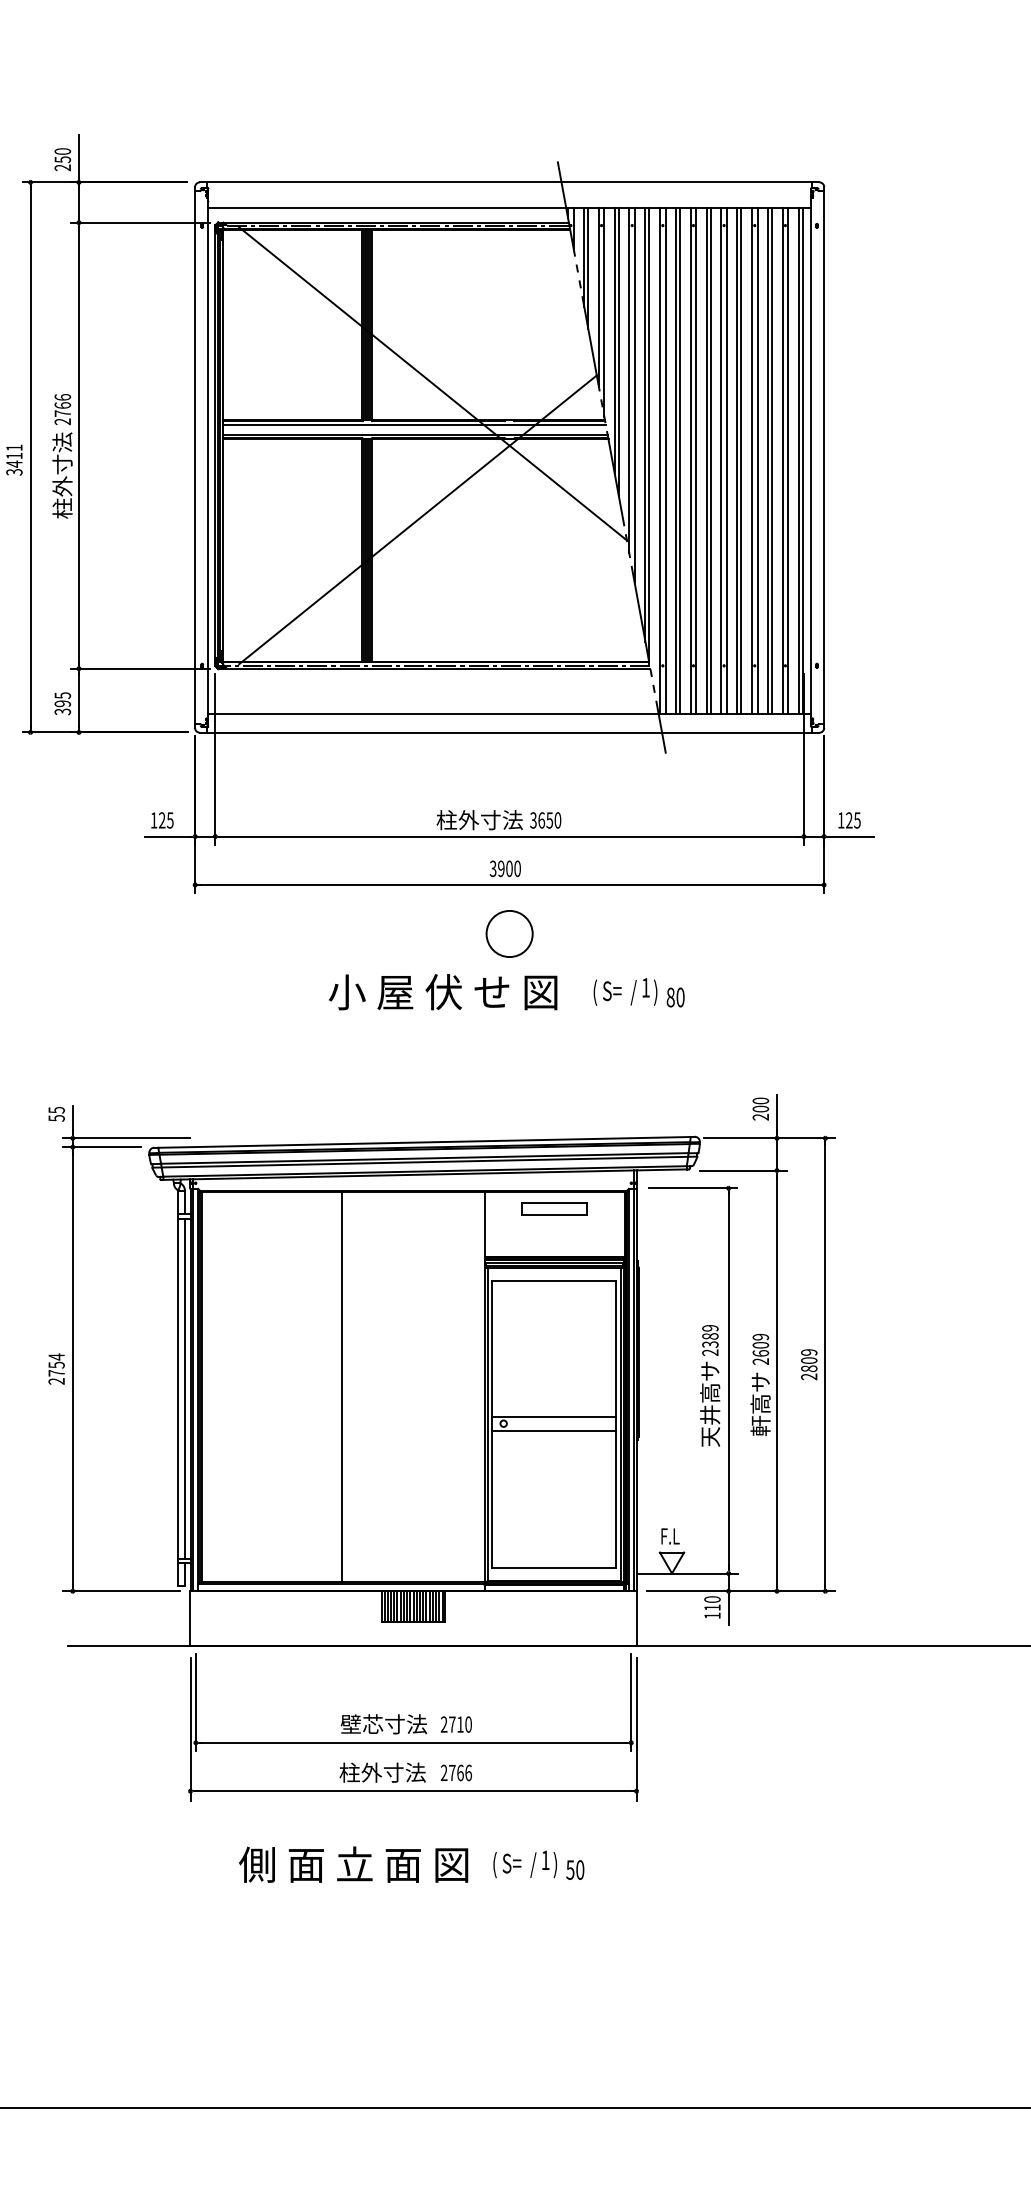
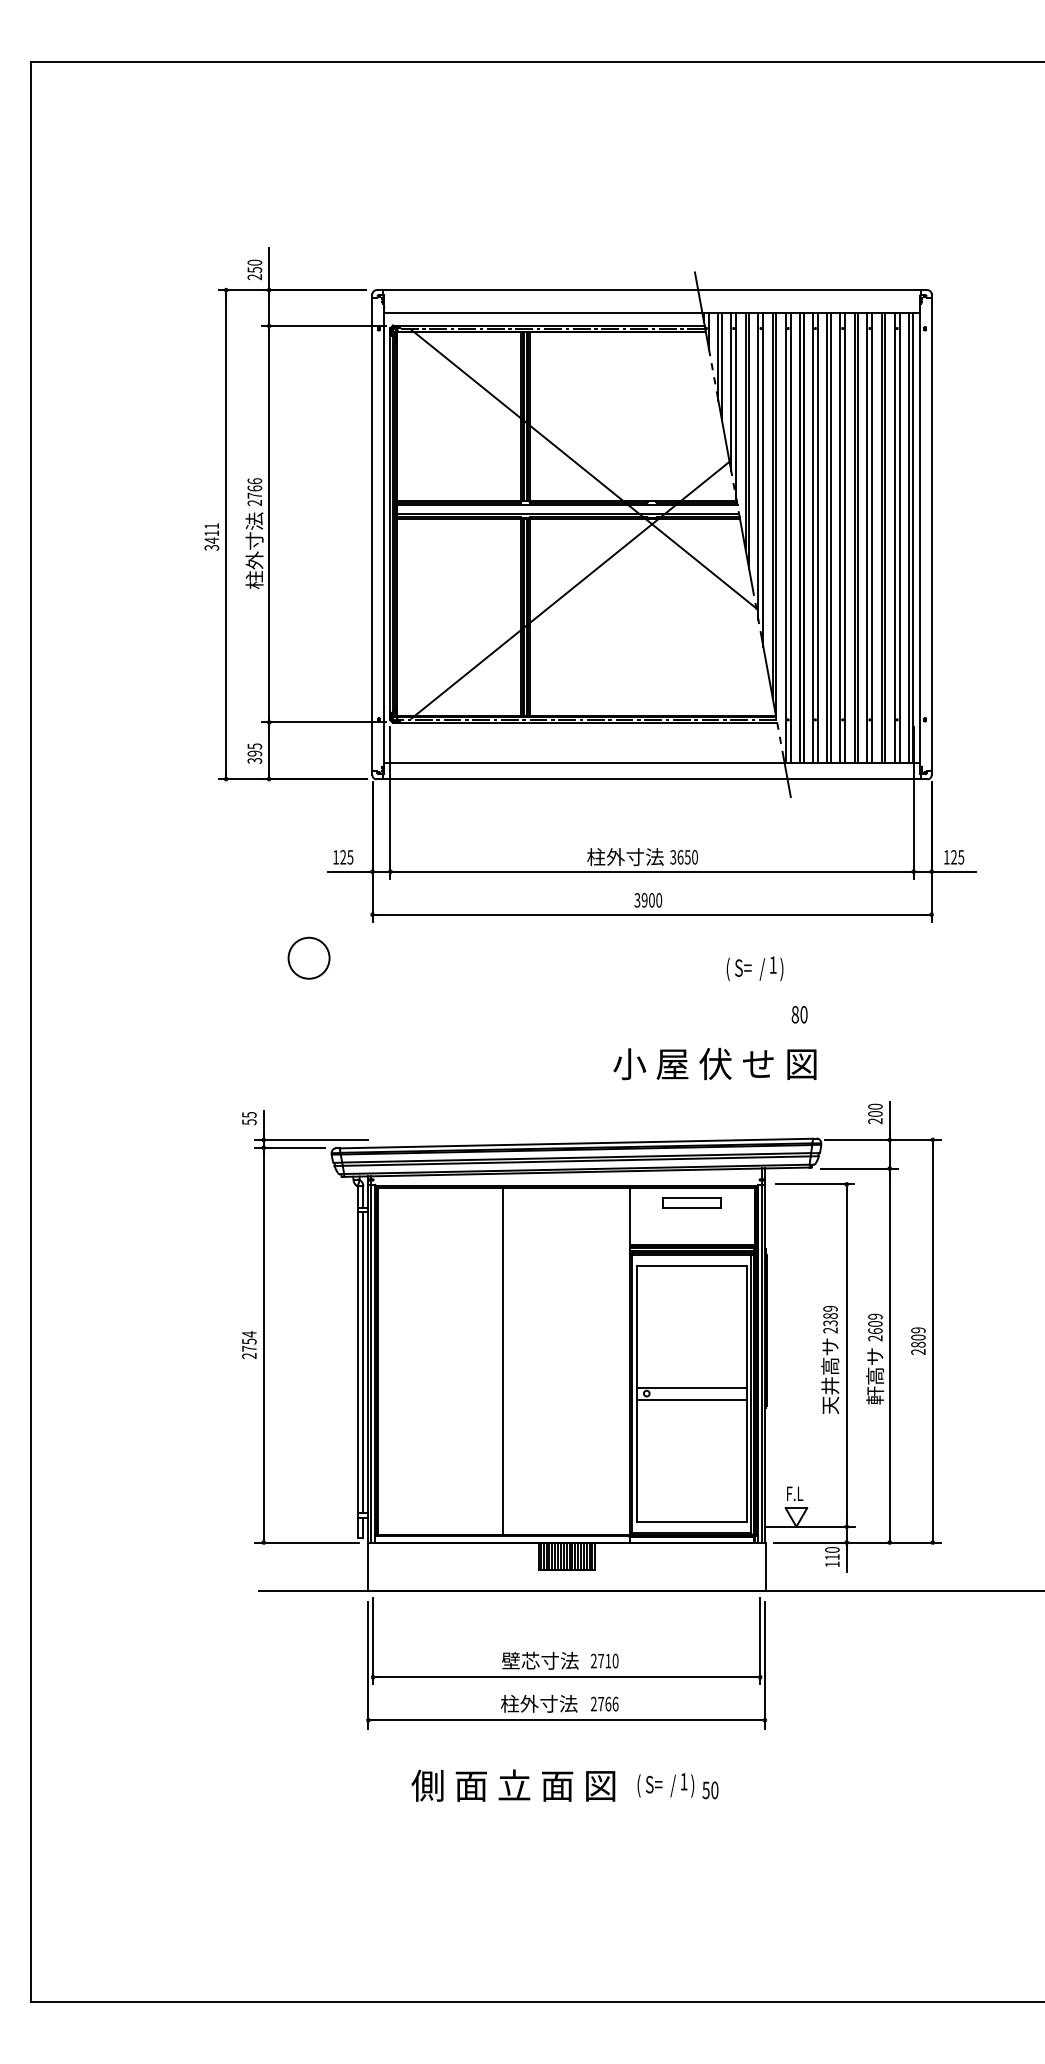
circle: (508, 933) -> (308, 957), moved
text: (442, 991) -> (714, 1063), moved
text: (624, 991) -> (754, 968), moved

